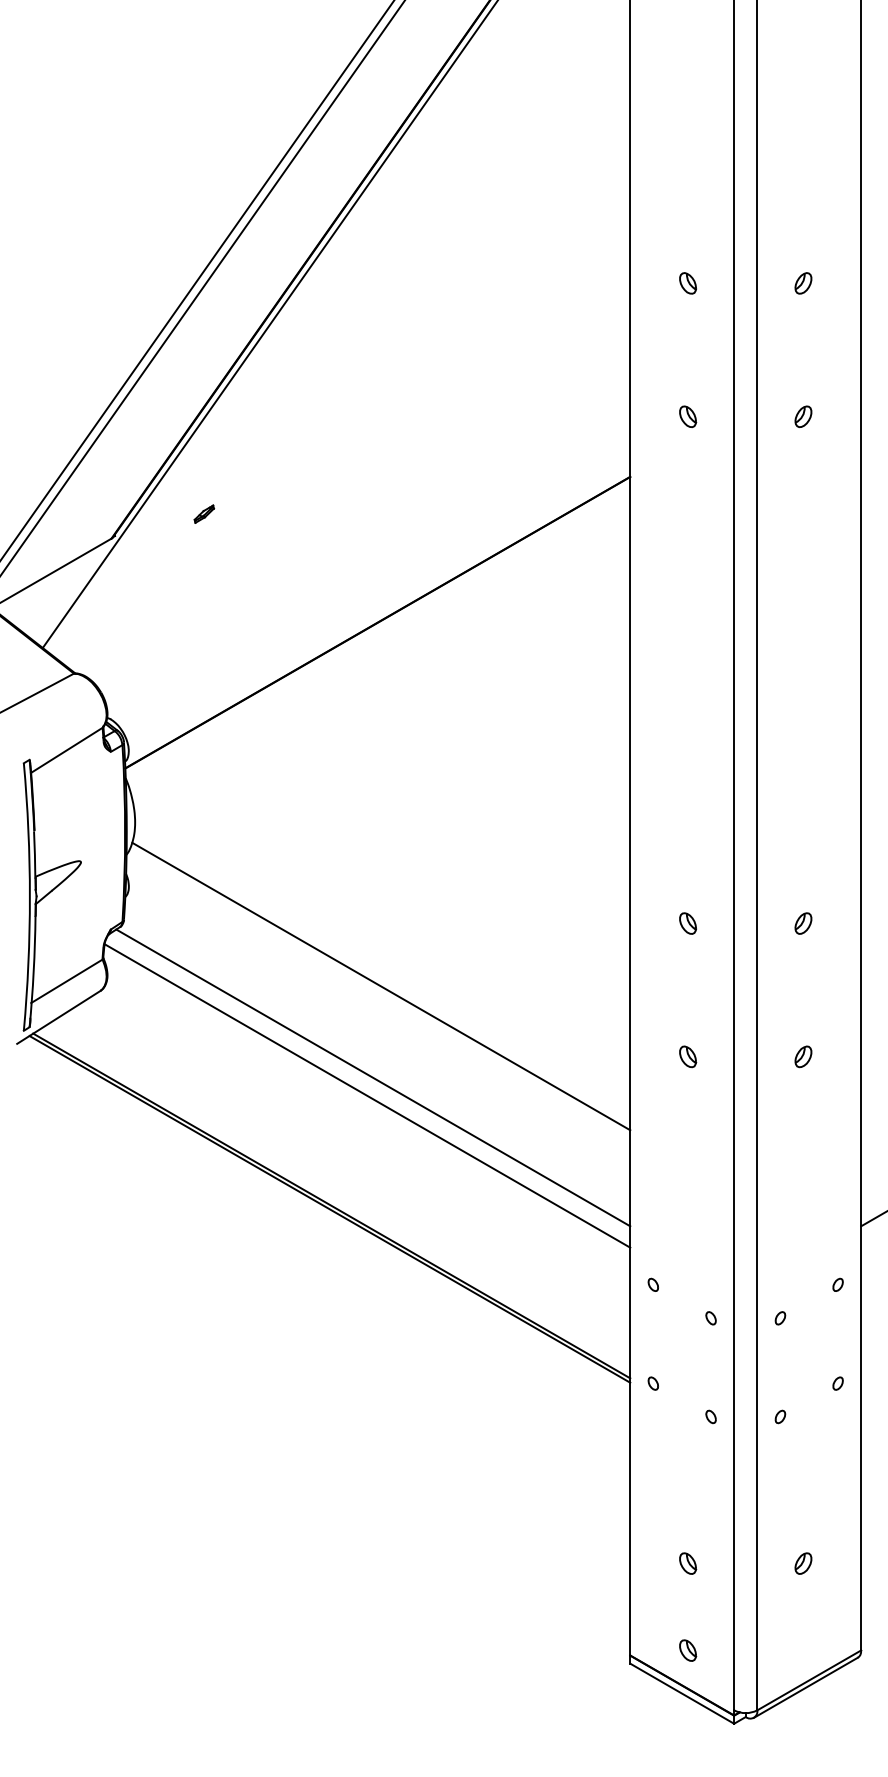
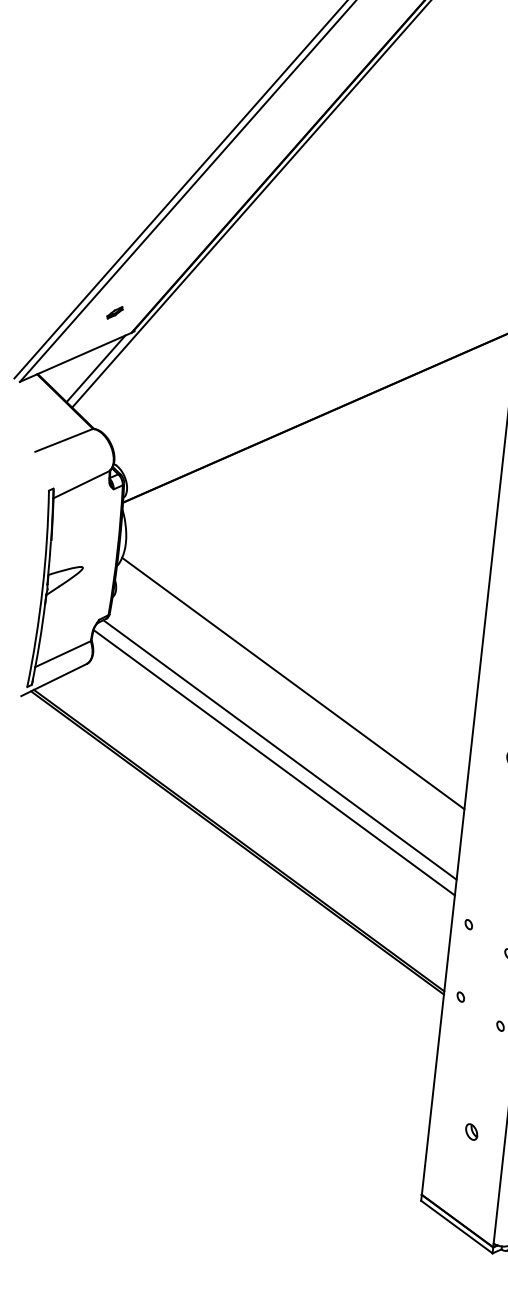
part: (204, 513) -> (115, 312), moved
line: (68, 592) -> (95, 368), added
part: (688, 1650) -> (465, 1195), removed

